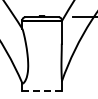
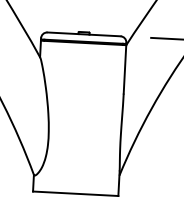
line: (42, 90) -> (76, 192), dashed -> solid

